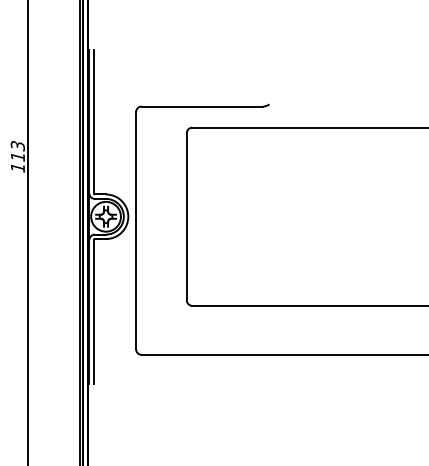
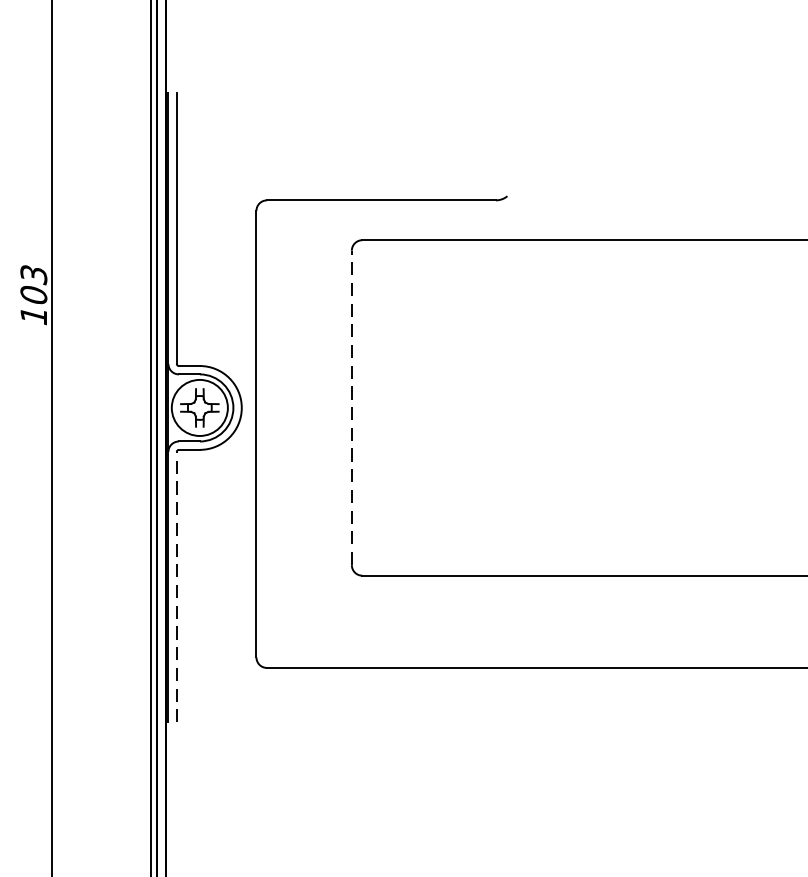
text: (17, 156) -> (33, 294), 113 -> 103
line: (186, 216) -> (351, 407), solid -> dashed
line: (93, 311) -> (176, 586), solid -> dashed

